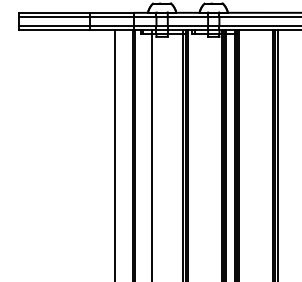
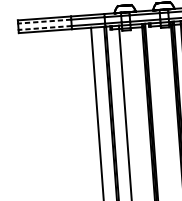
line: (54, 17) -> (44, 21), solid -> dashed
line: (54, 25) -> (45, 27), solid -> dashed

